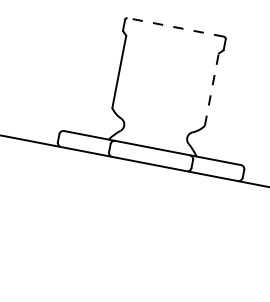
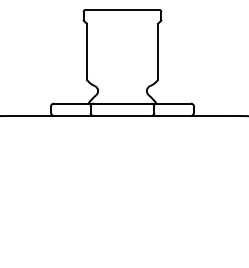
line: (175, 27) -> (122, 10), dashed -> solid
line: (212, 89) -> (158, 51), dashed -> solid

